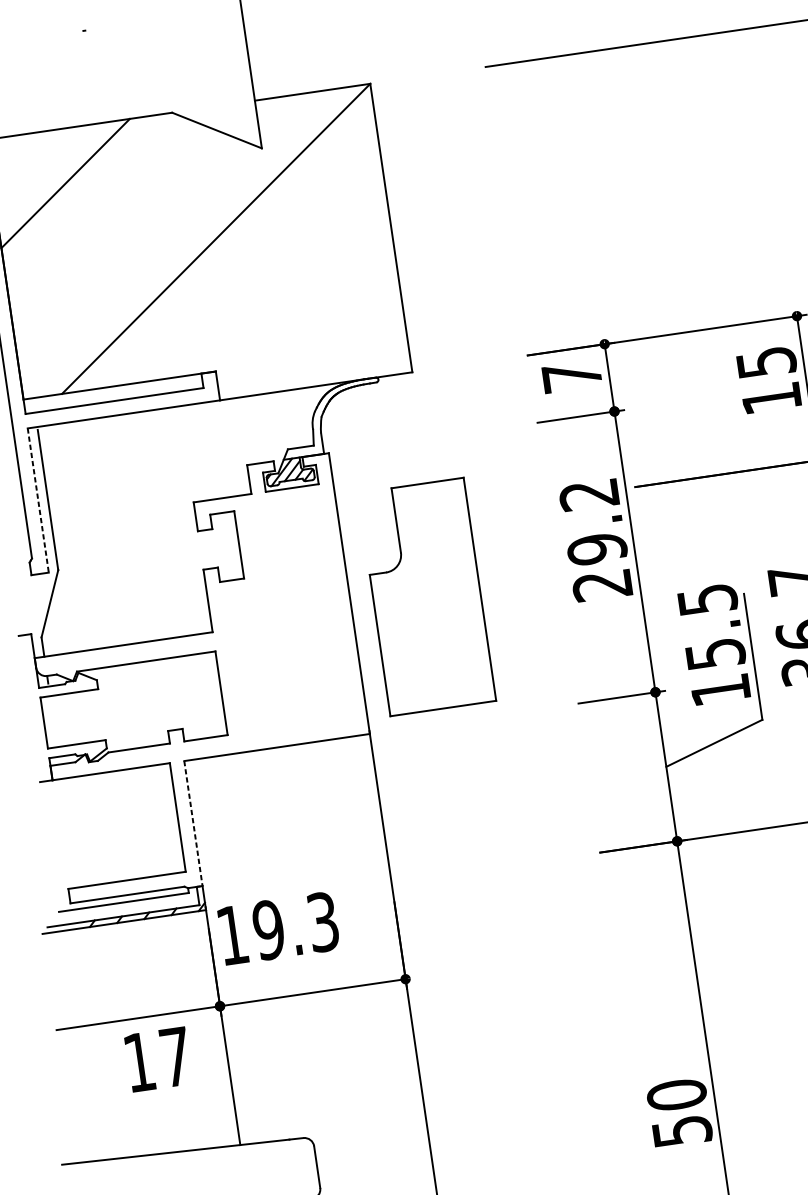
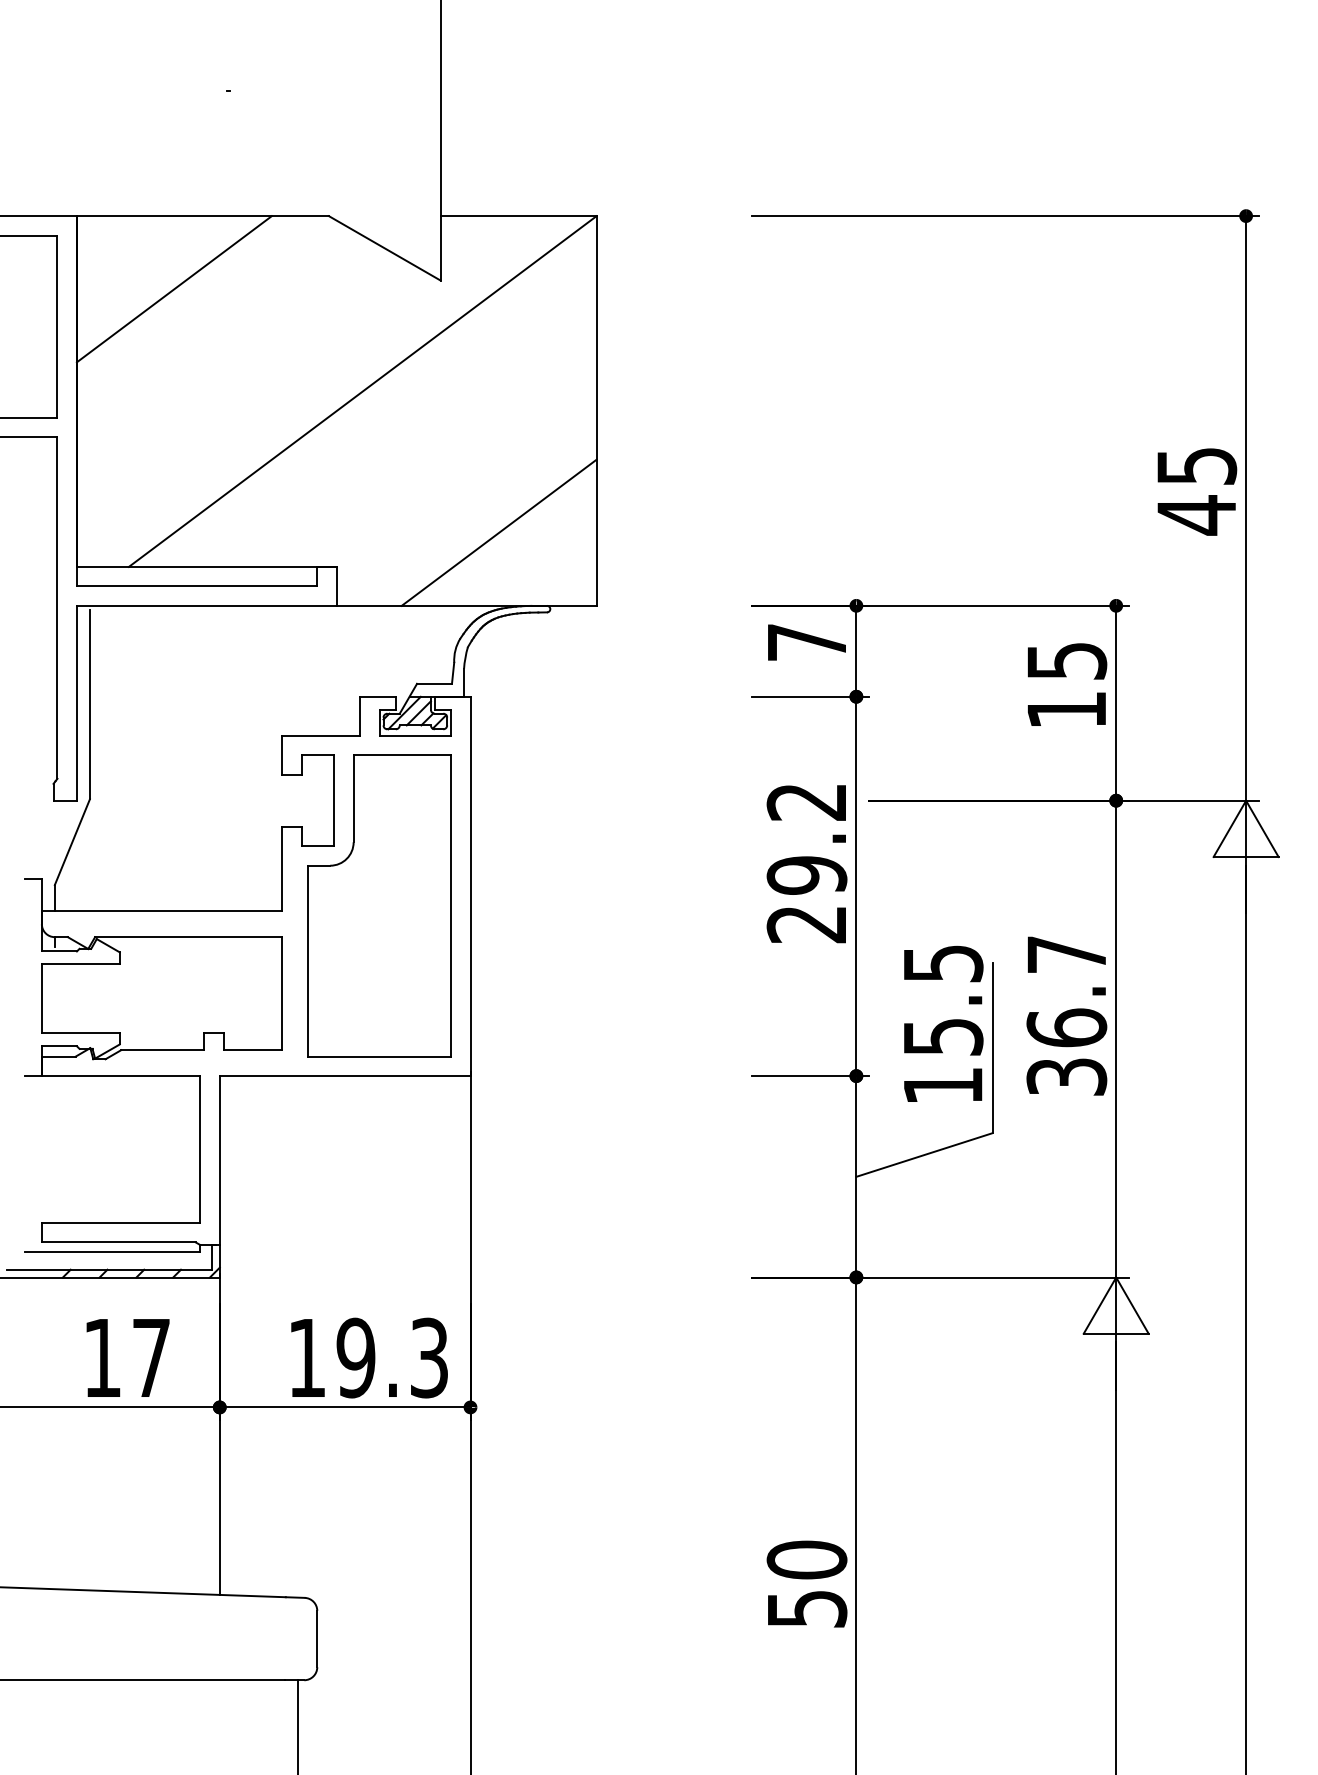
line: (331, 328) -> (498, 532), added
line: (37, 500) -> (76, 703), dashed -> solid
part: (426, 596) -> (379, 905), moved
line: (193, 824) -> (219, 1161), dashed -> solid
text: (278, 928) -> (369, 1357), moved
text: (158, 1059) -> (127, 1357), moved
text: (679, 1112) -> (806, 1583), moved

